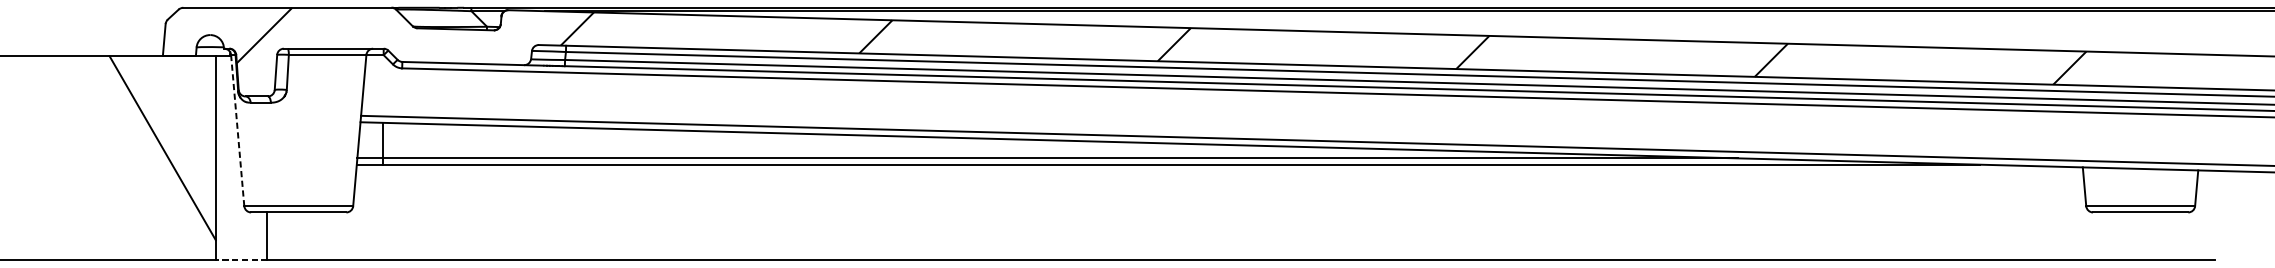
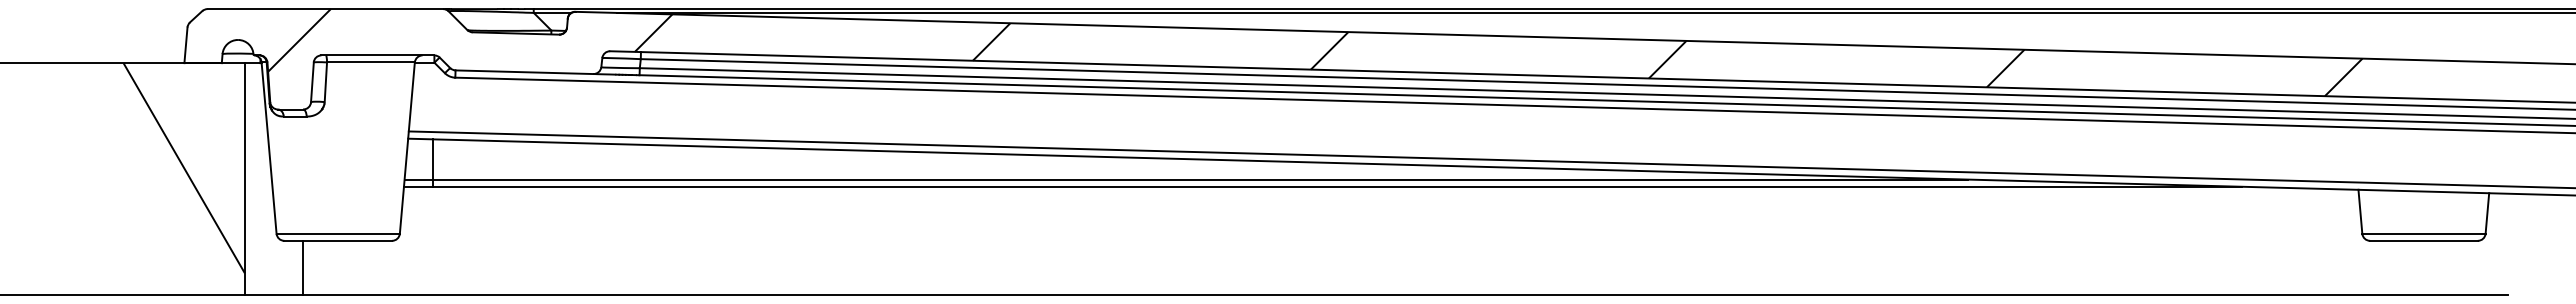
line: (238, 130) -> (269, 147), dashed -> solid
line: (241, 259) -> (273, 294), dashed -> solid

